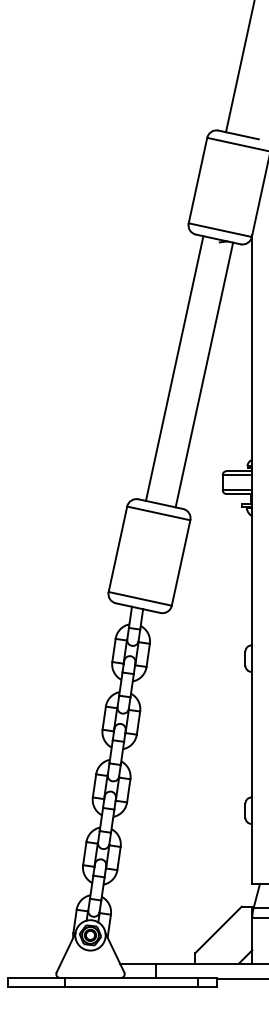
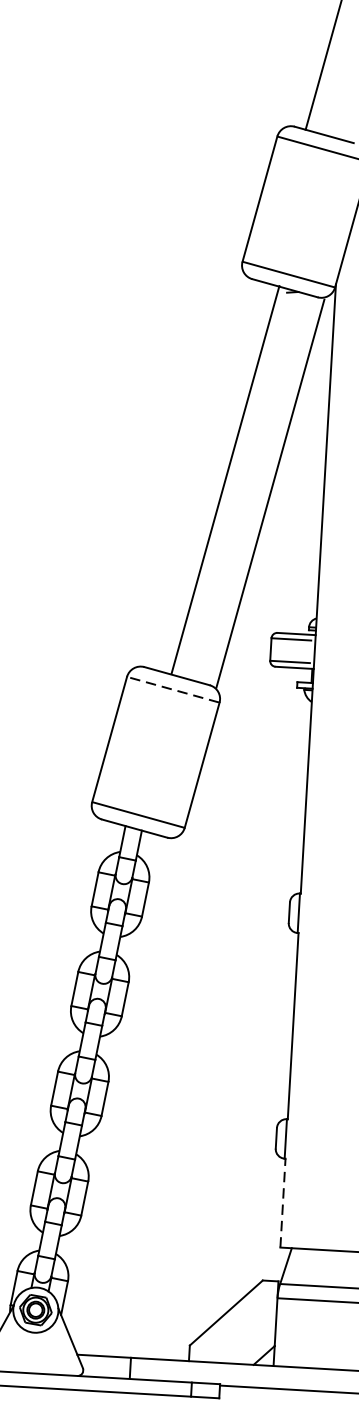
line: (174, 368) -> (225, 479), moved
line: (204, 374) -> (270, 492), moved
line: (158, 513) -> (172, 689), solid -> dashed
line: (252, 853) -> (283, 1202), solid -> dashed

